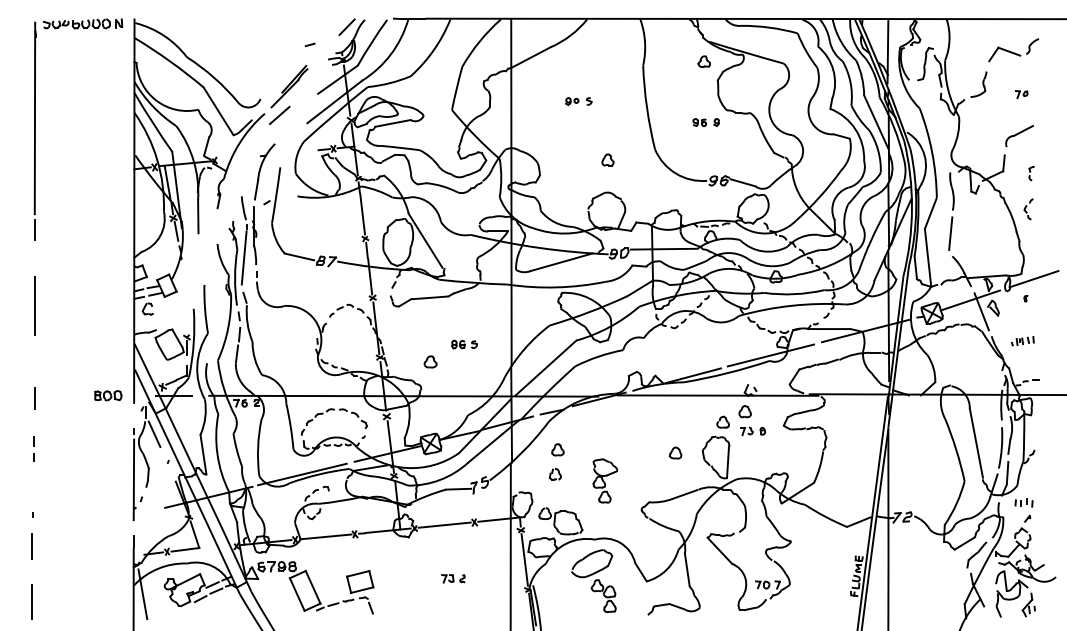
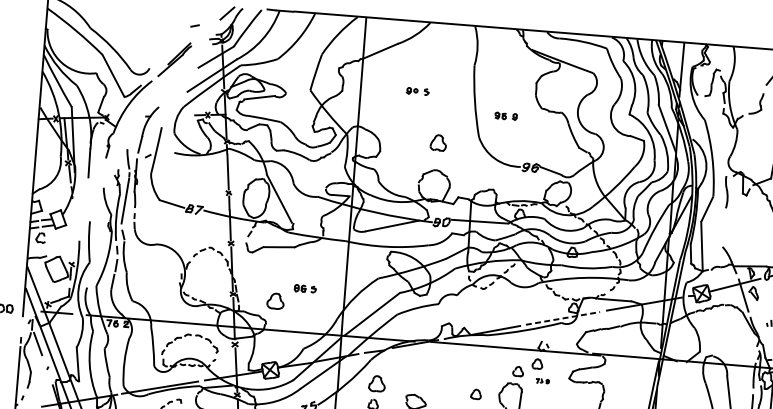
part: (703, 61) -> (525, 66), removed
line: (279, 114) -> (164, 82), removed
part: (705, 122) -> (505, 116), moved
part: (607, 159) -> (438, 142), size x1.6
line: (950, 233) -> (722, 227), removed
line: (771, 355) -> (563, 318), solid -> dashed
part: (430, 361) -> (275, 300), size x1.6
part: (752, 431) -> (542, 381), size x0.6
part: (557, 449) -> (376, 383), size x1.6

